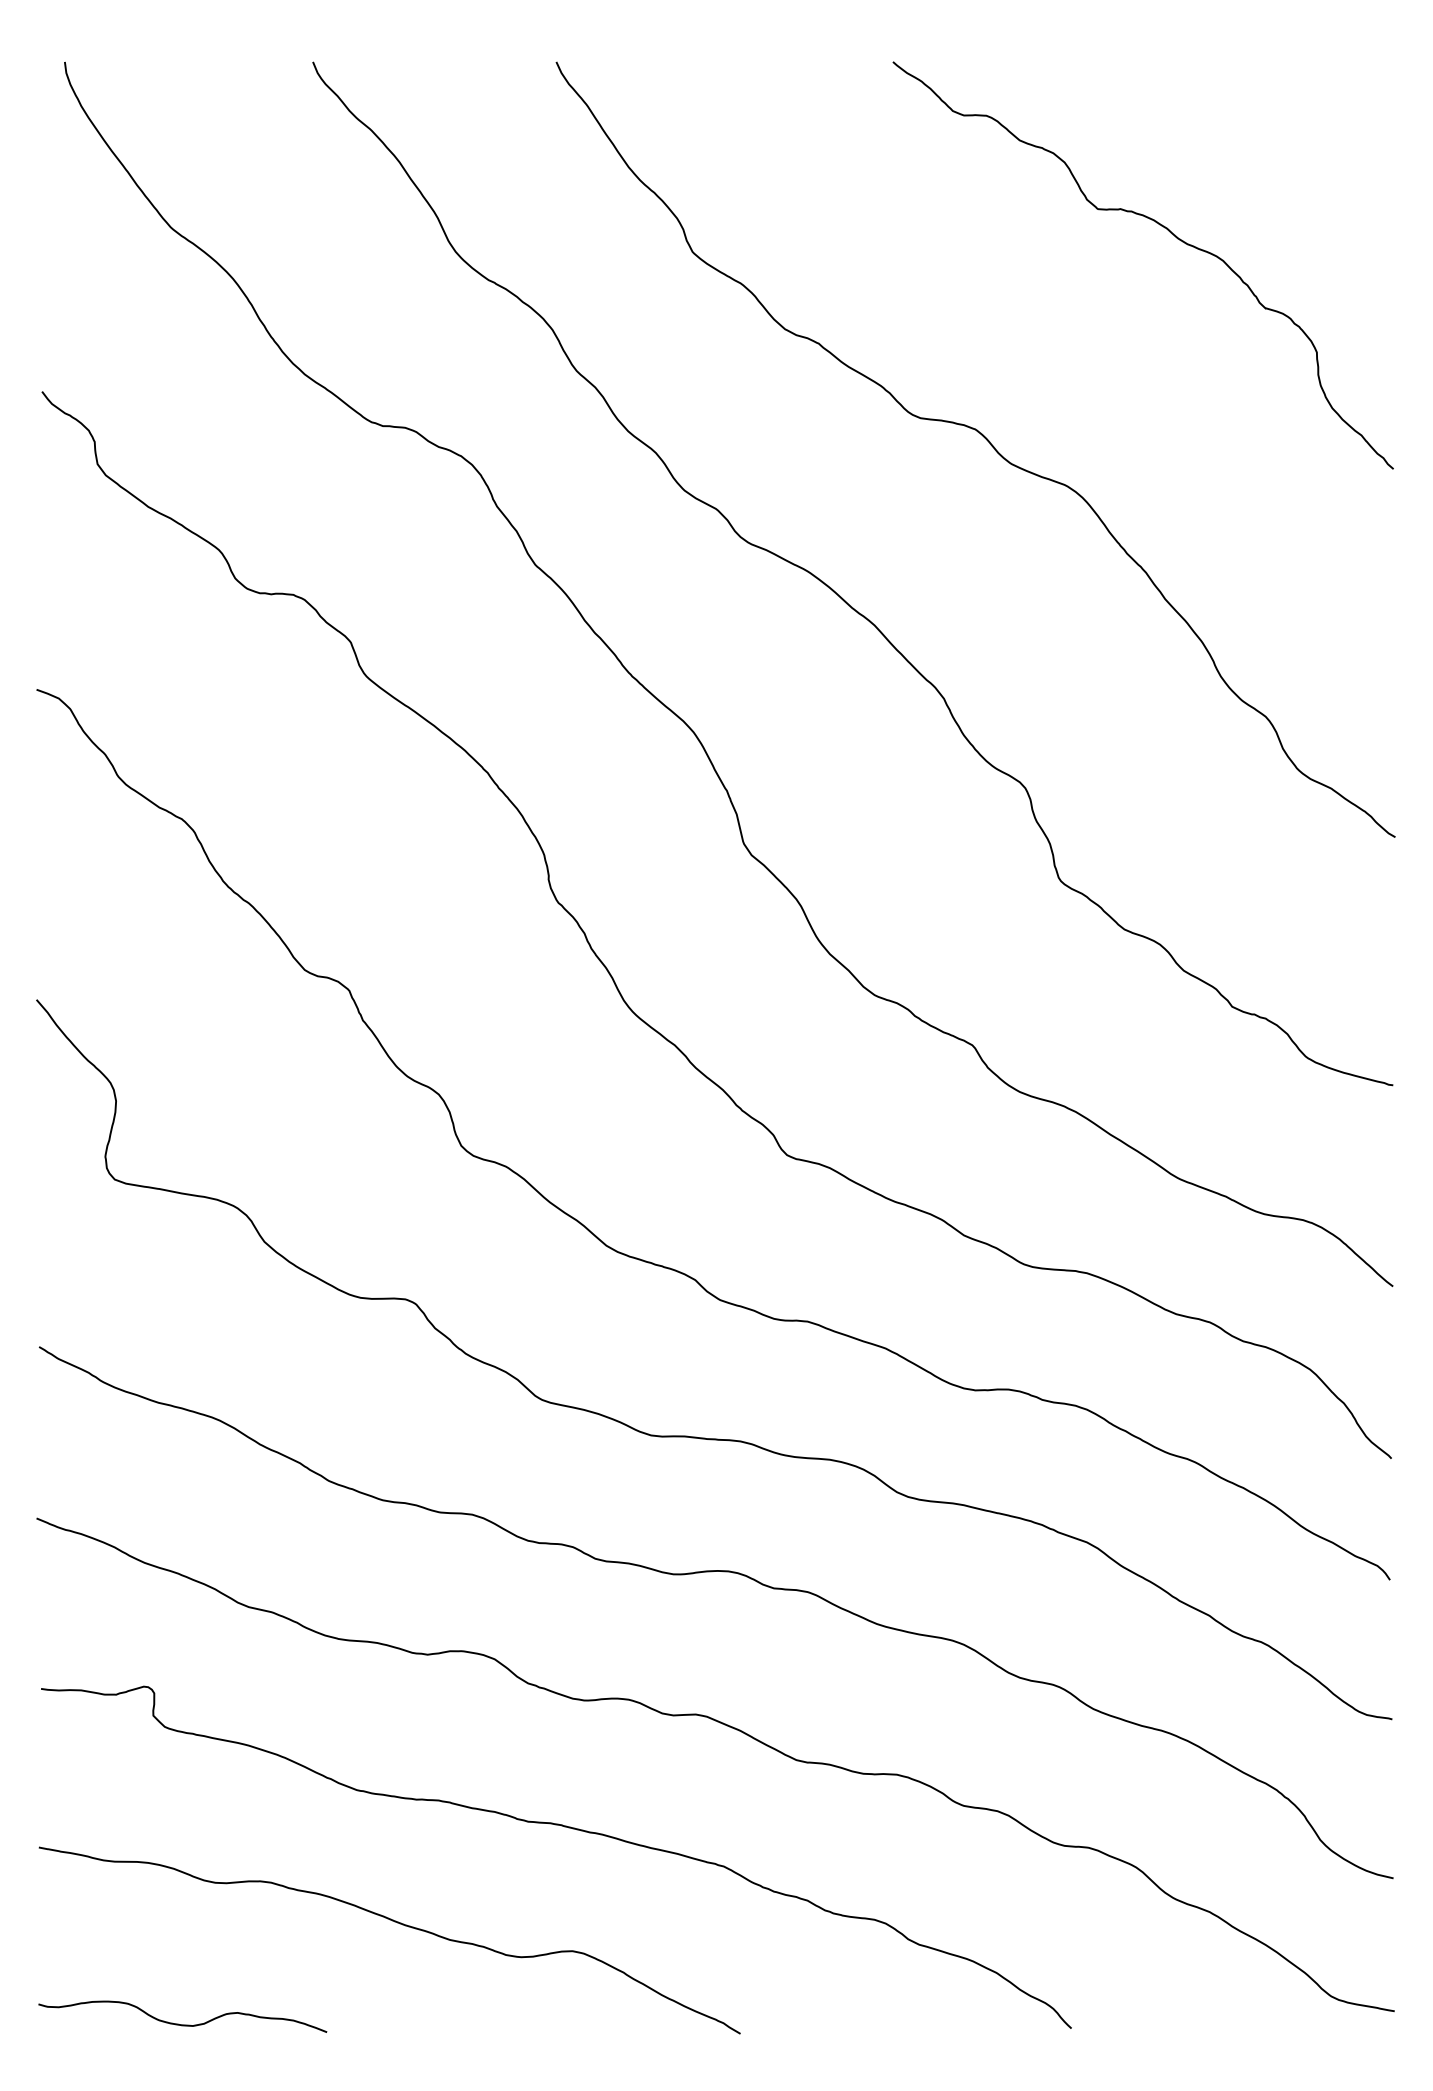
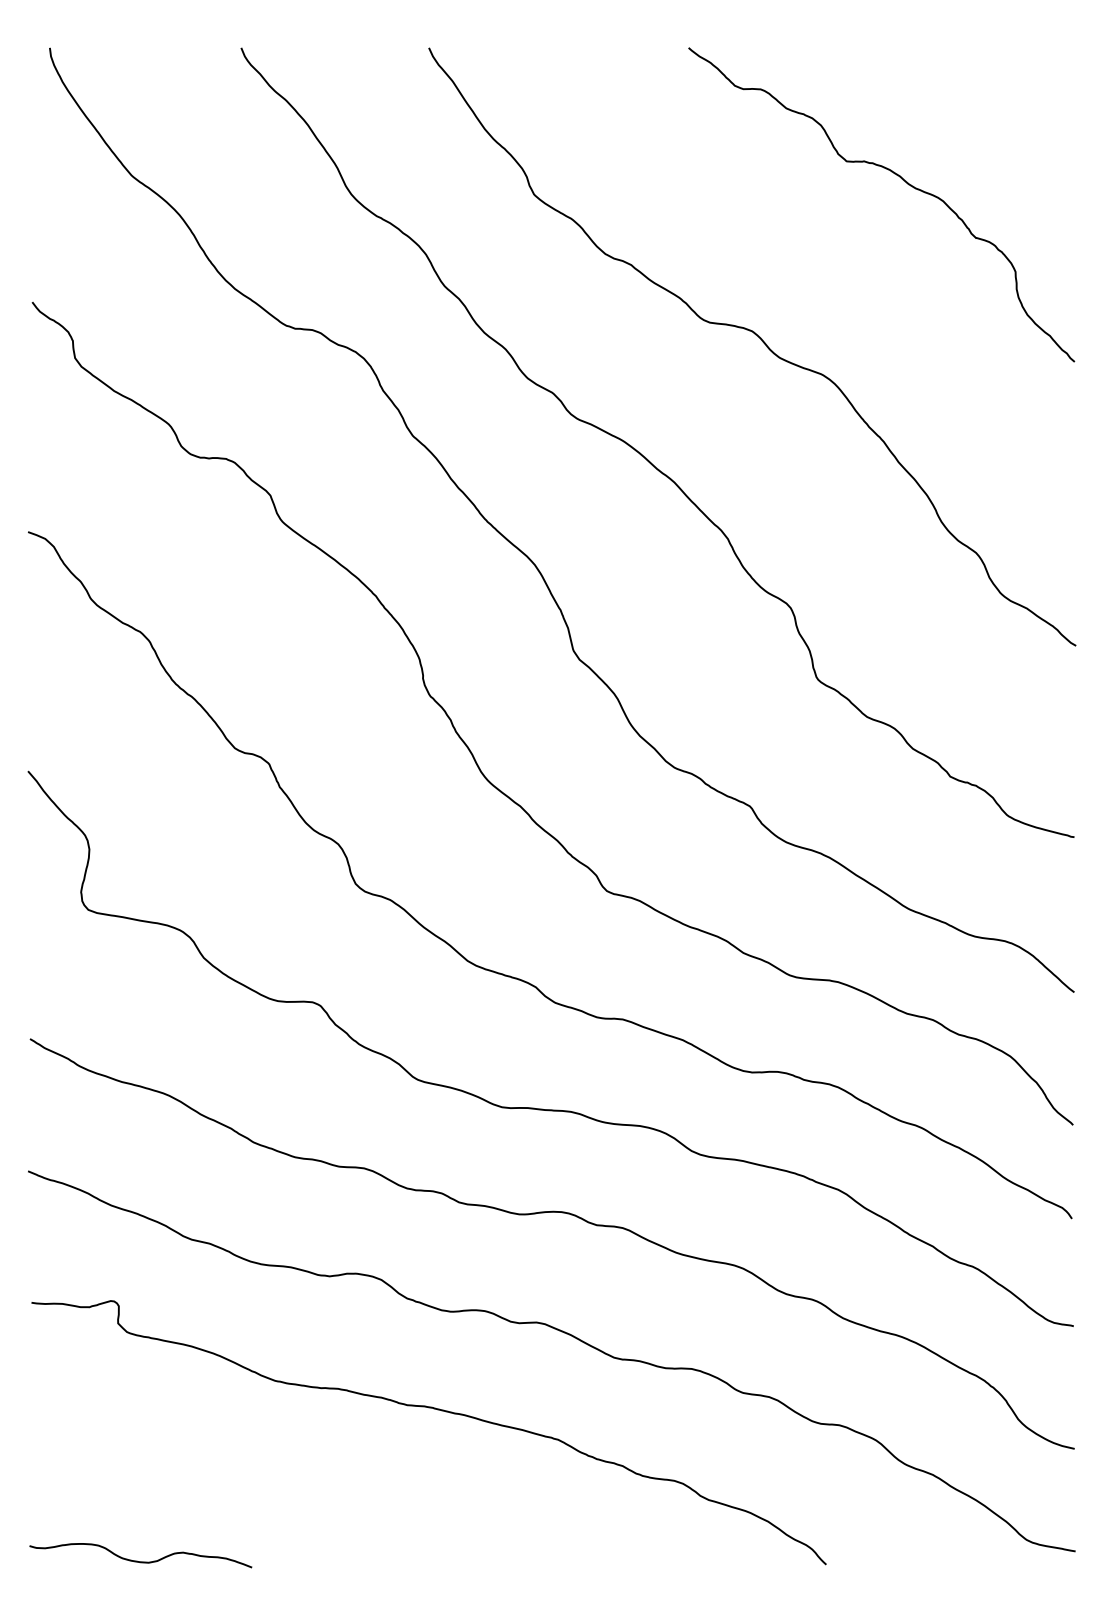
curve: (398, 1924) -> (307, 1484), removed

